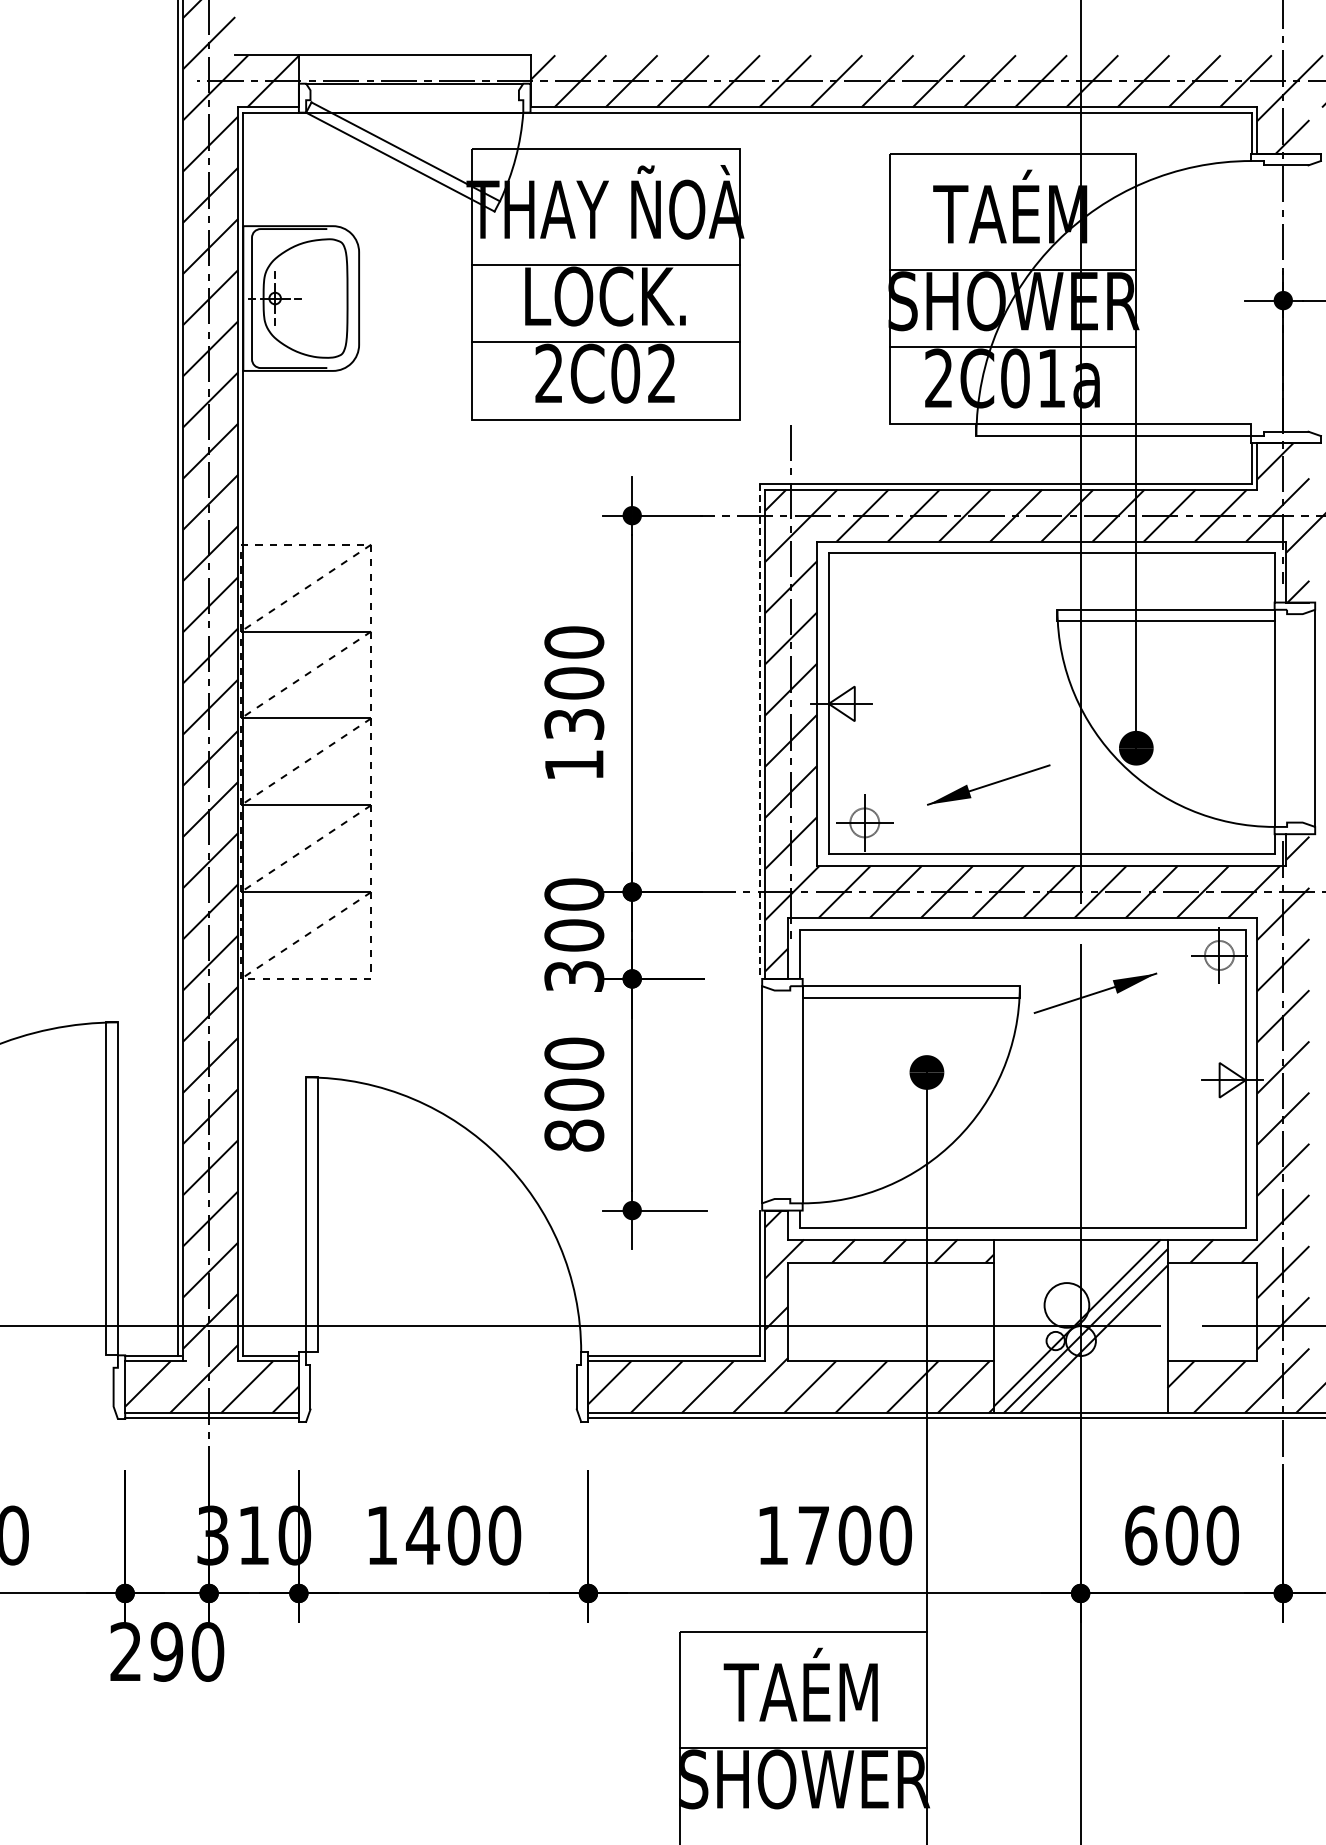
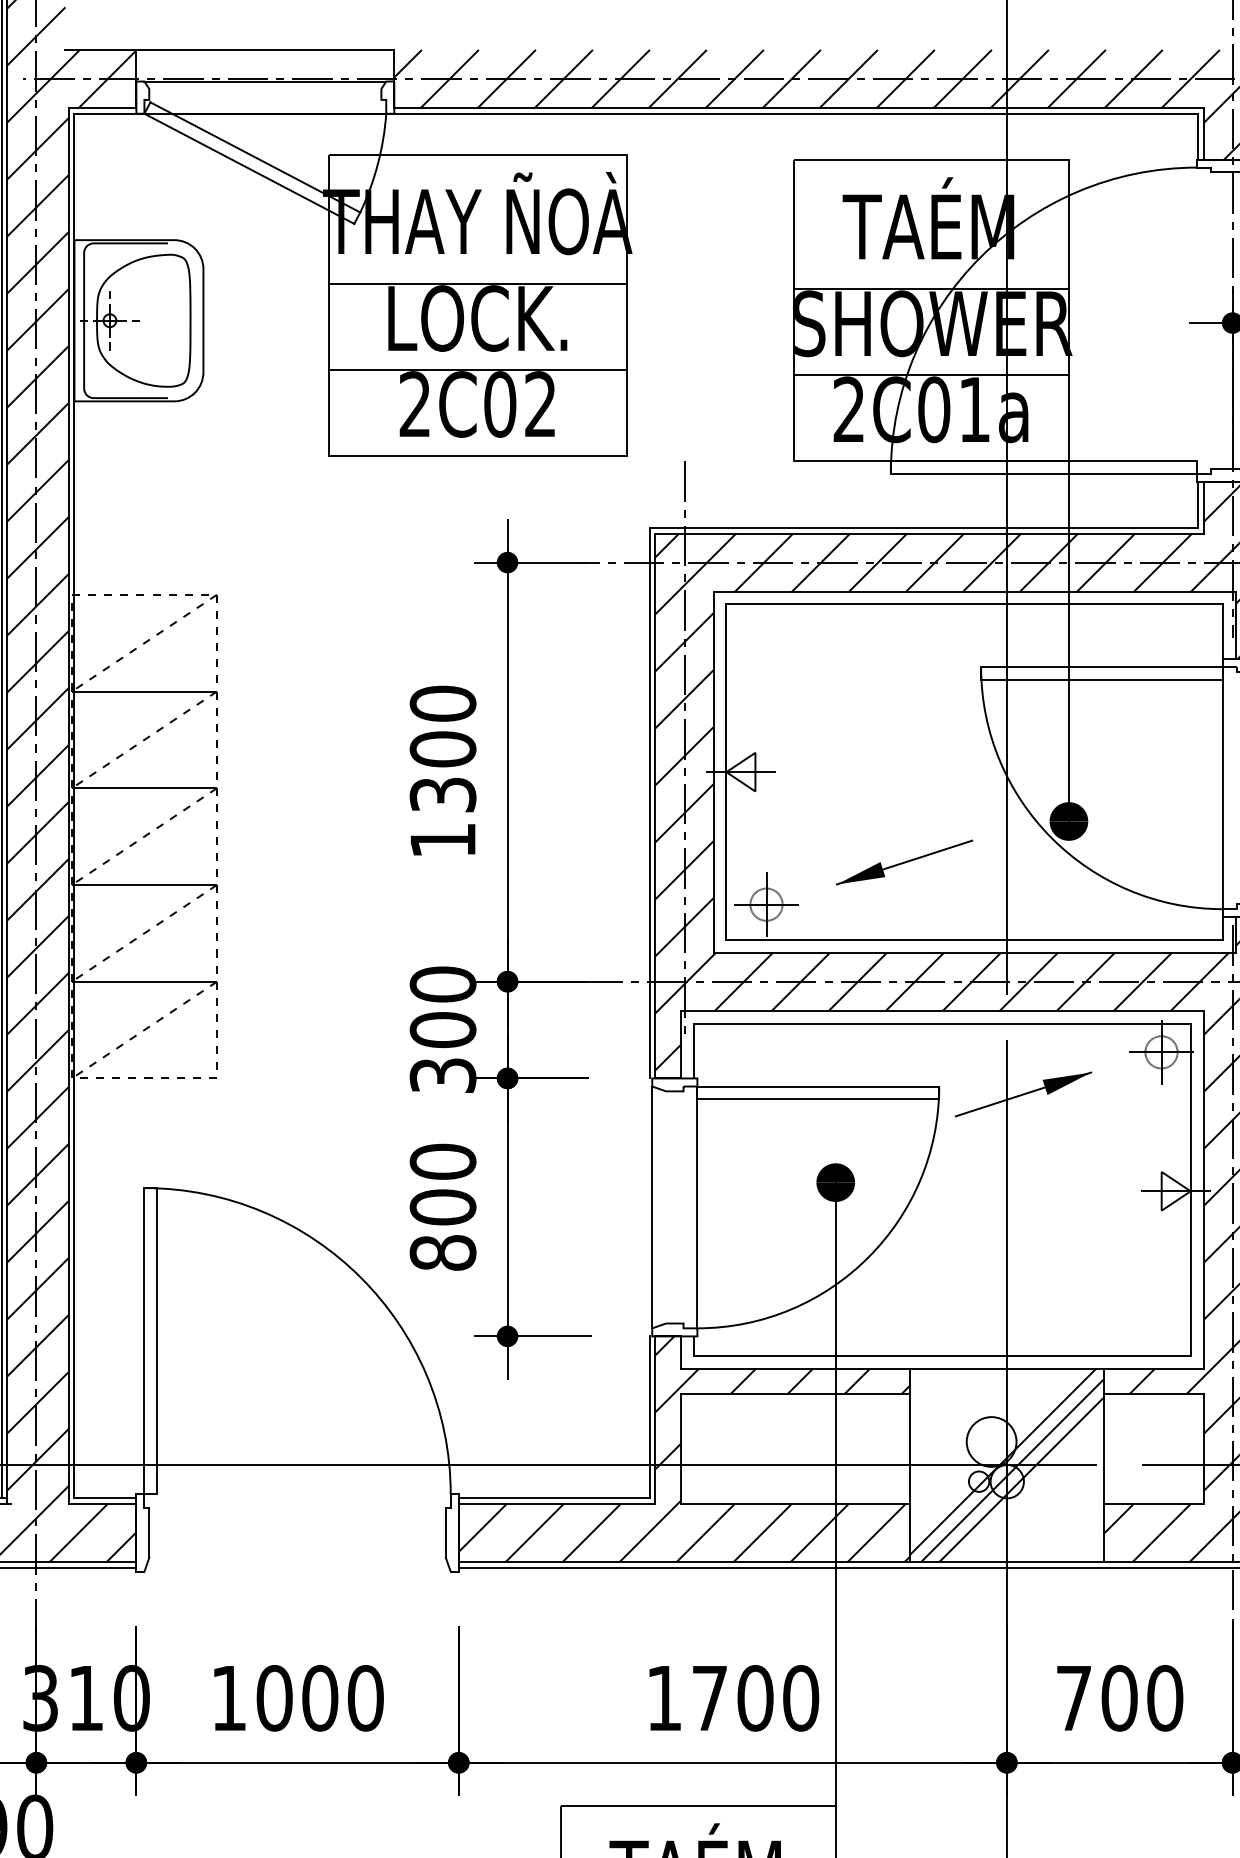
line: (759, 732) -> (649, 804), dashed -> solid
text: (422, 1535) -> (274, 1698), 1400 -> 1000
text: (1141, 1535) -> (1074, 1698), 600 -> 700

